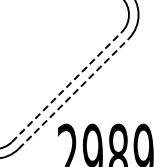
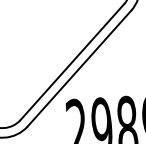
line: (66, 87) -> (71, 62), dashed -> solid
line: (73, 93) -> (79, 68), dashed -> solid

